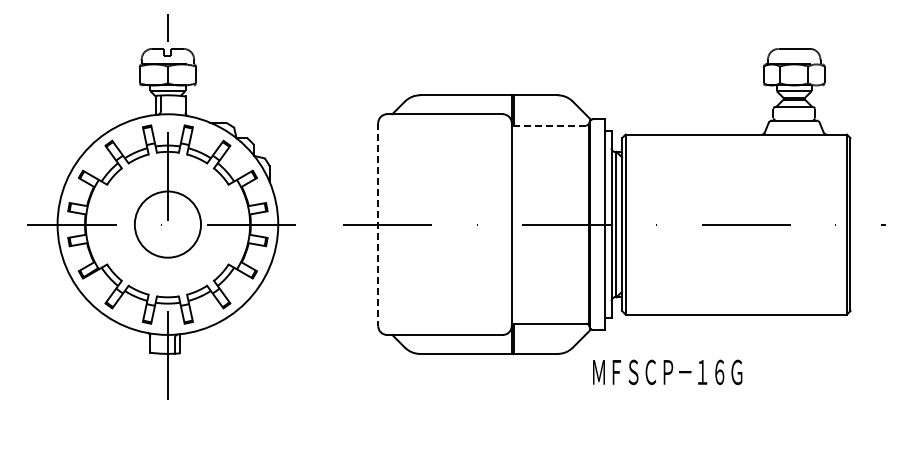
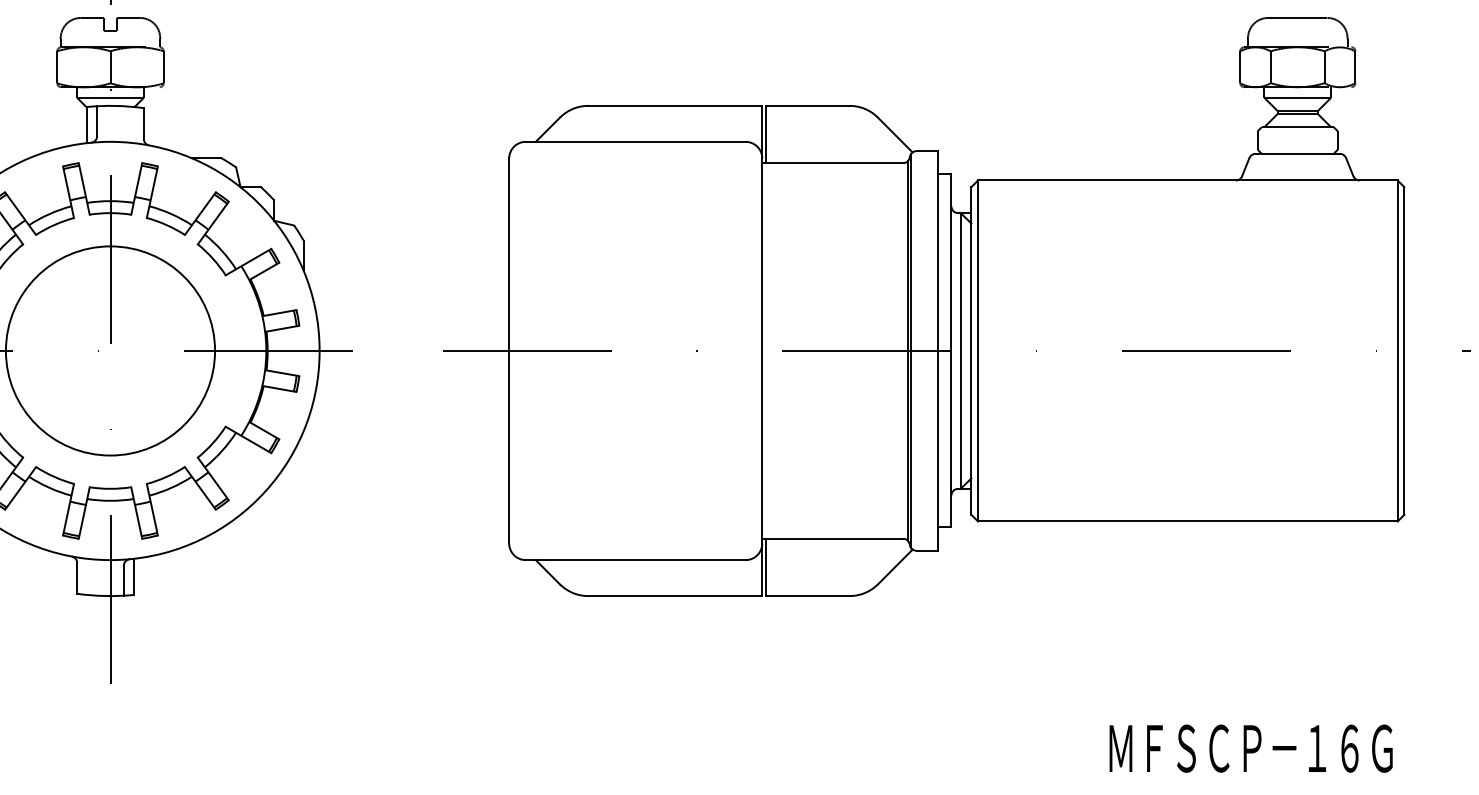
line: (548, 125) -> (831, 163), dashed -> solid
circle: (167, 224) -> (109, 350), size x1.67
line: (378, 224) -> (509, 350), dashed -> solid
text: (667, 372) -> (1250, 748), moved

